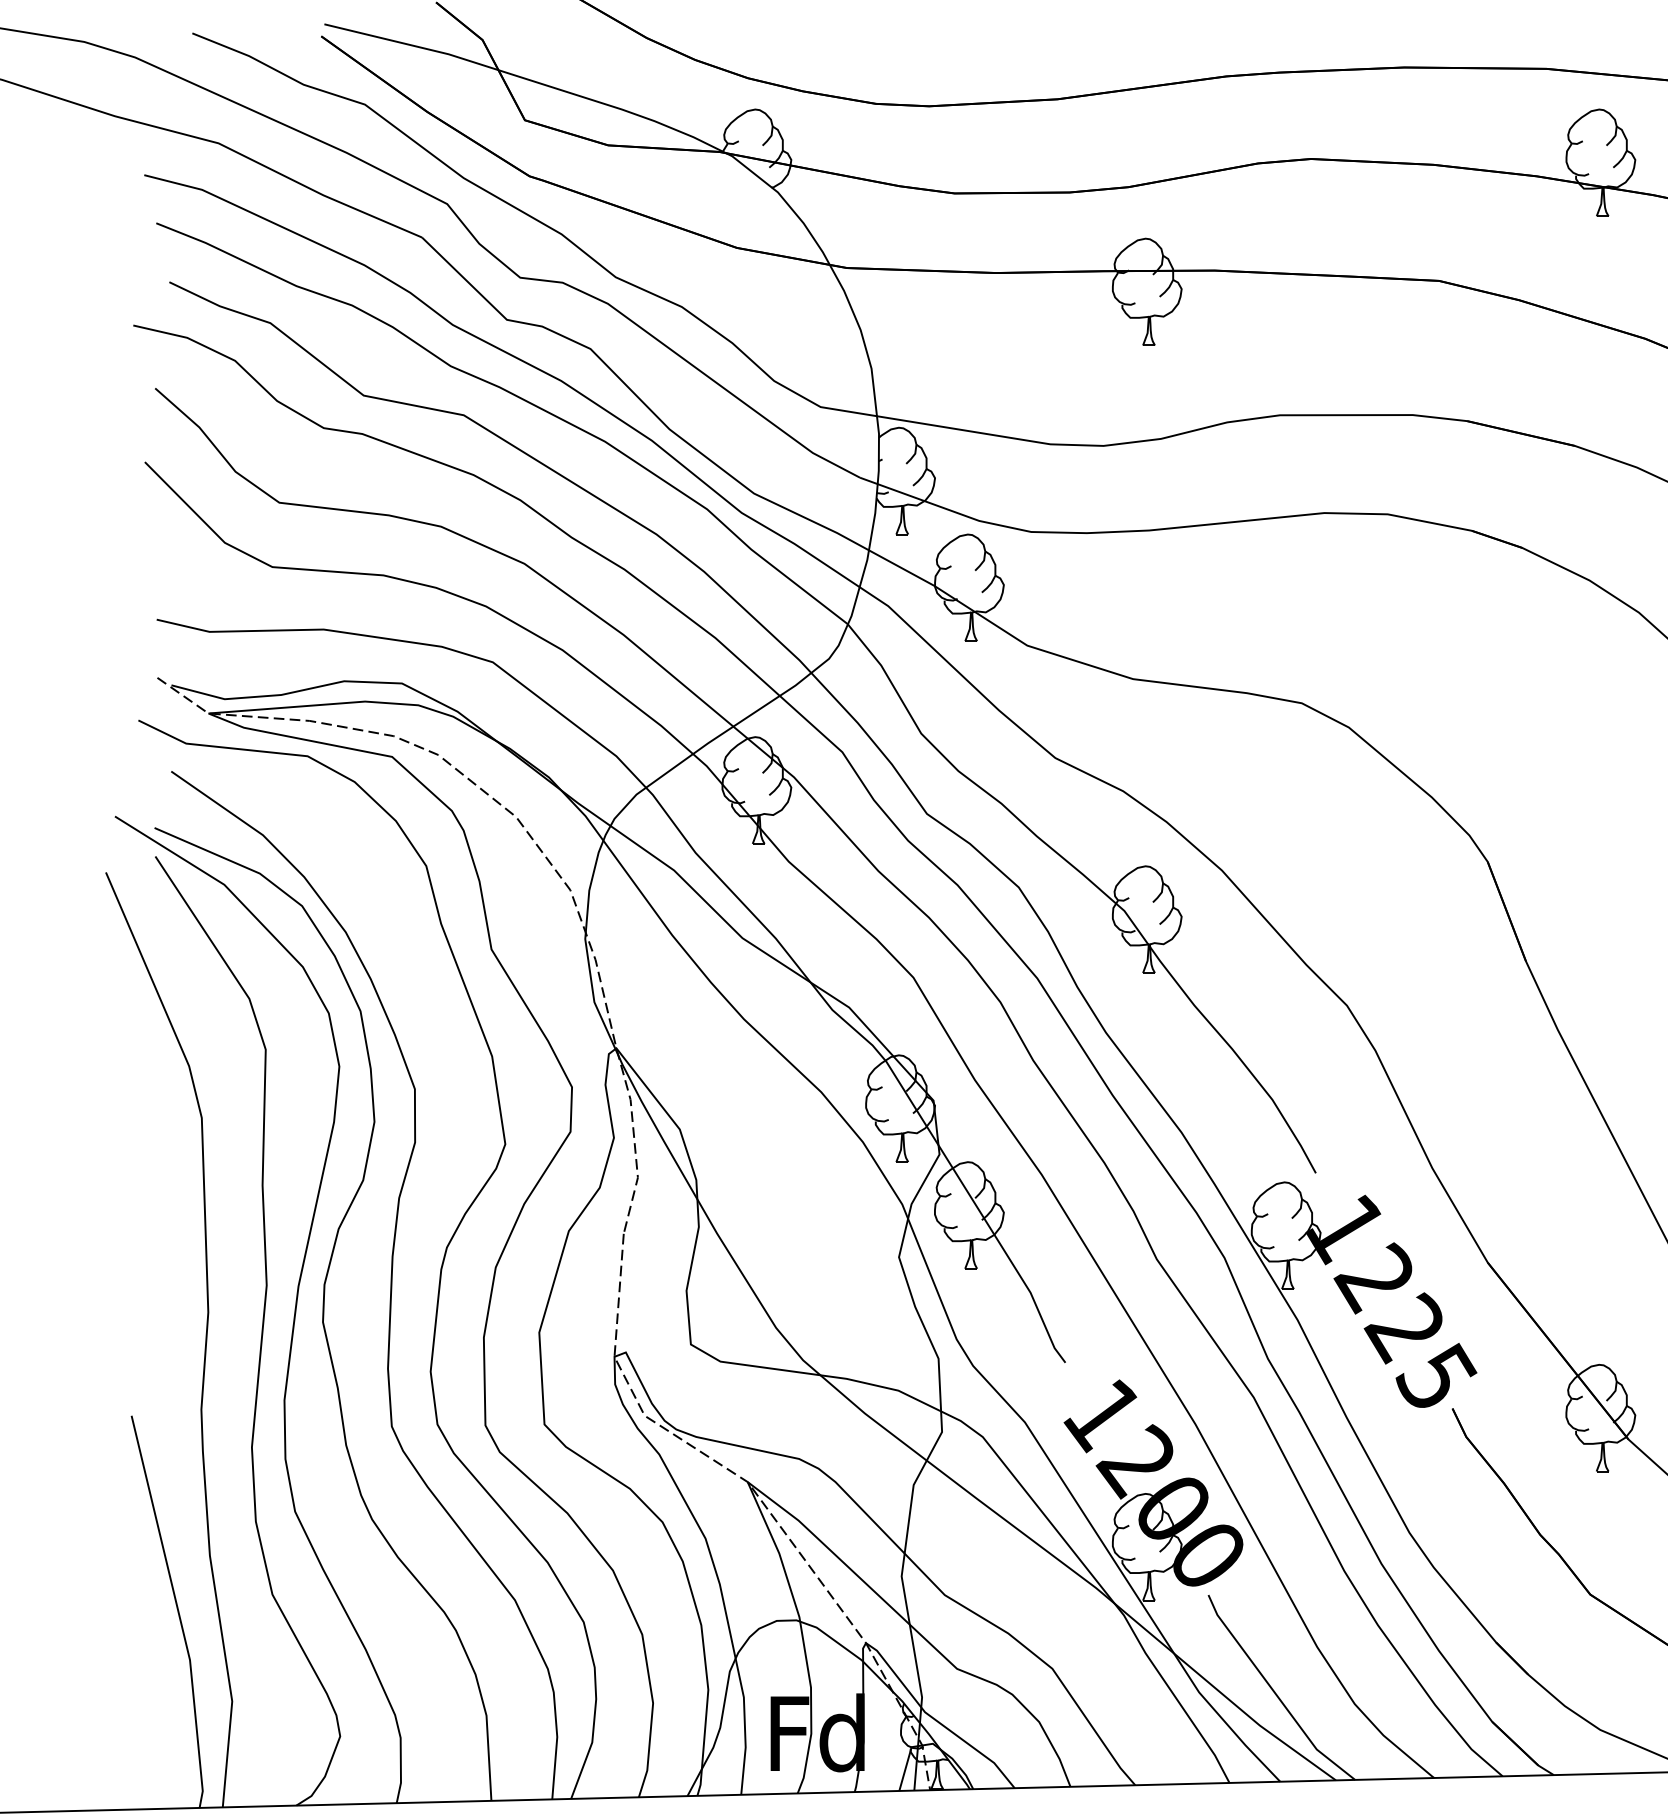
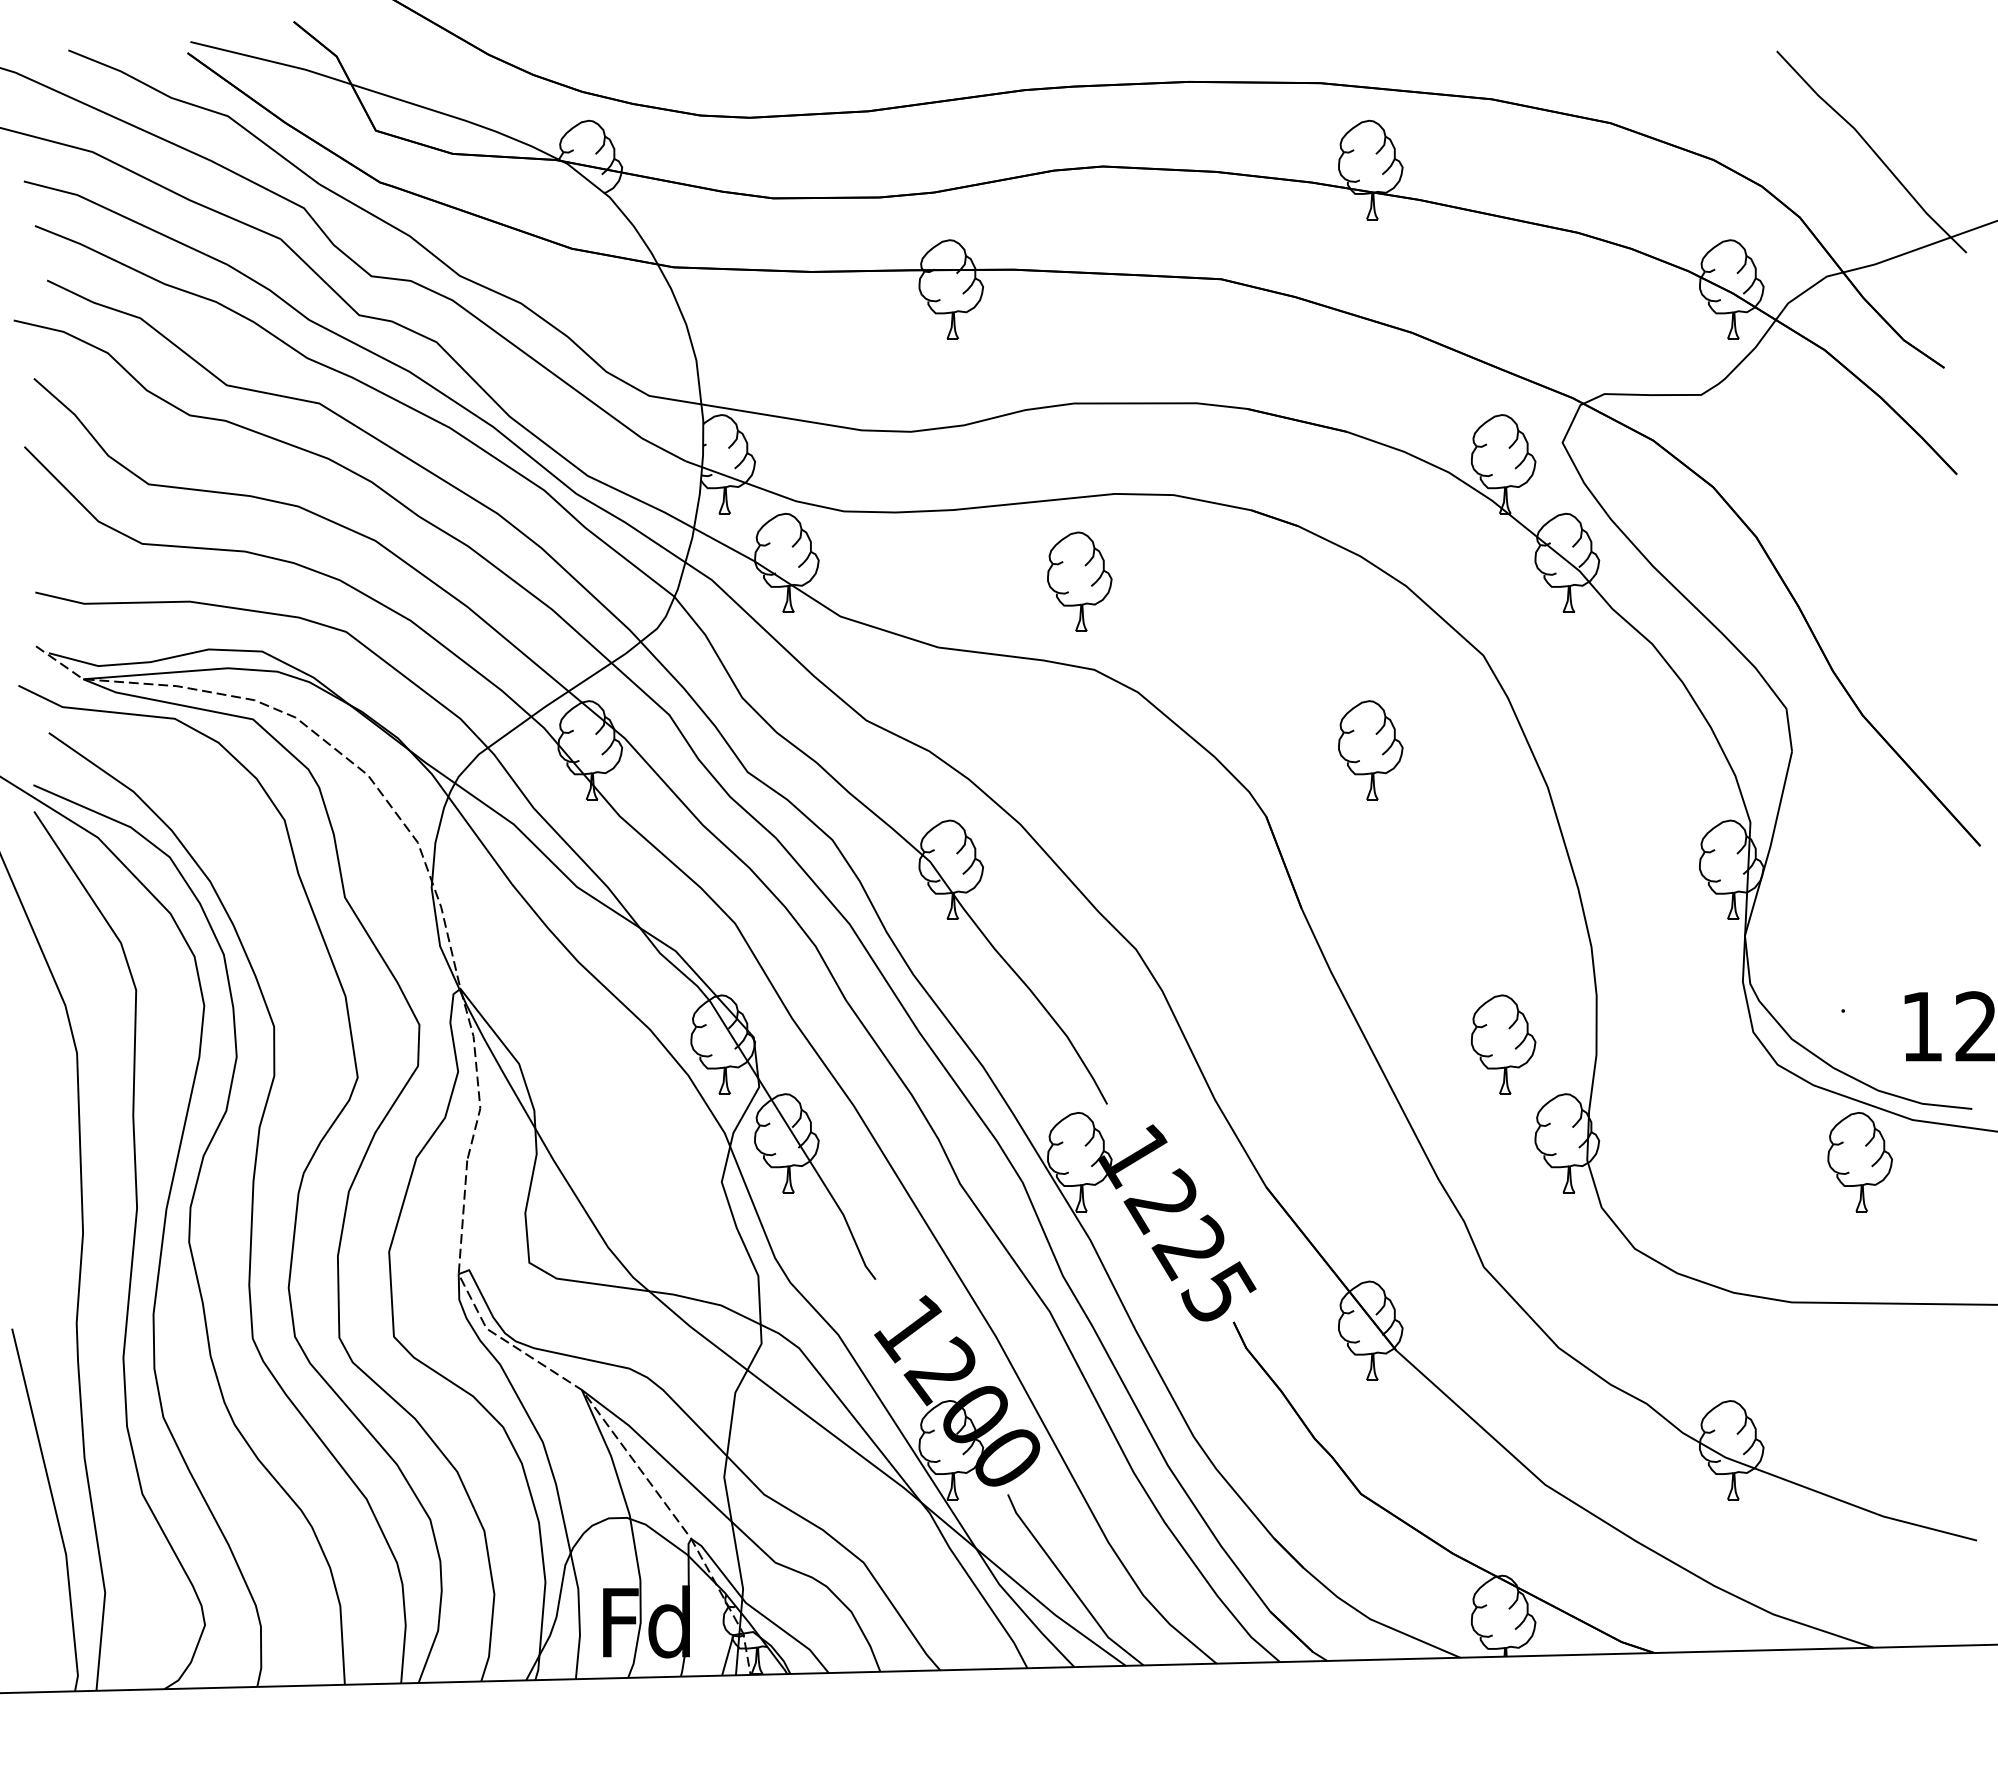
part: (1285, 607) -> (1079, 581), added
part: (1600, 790) -> (1370, 750), added

